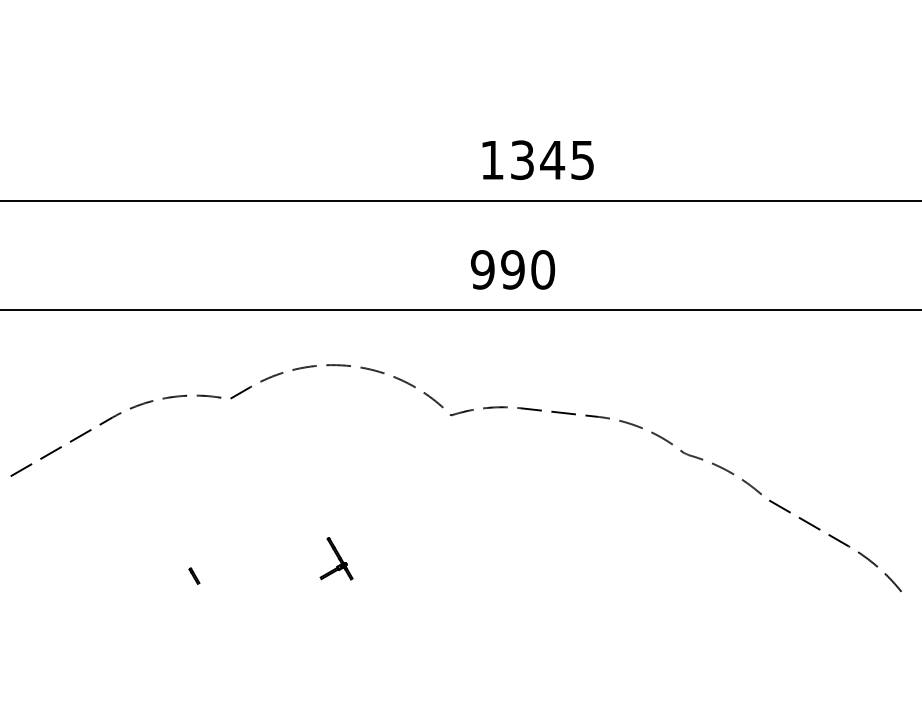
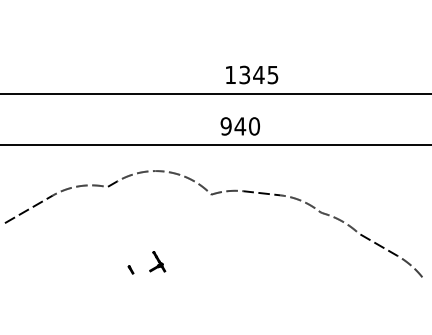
text: (513, 270) -> (240, 126), 990 -> 940
part: (193, 575) -> (130, 269), moved

